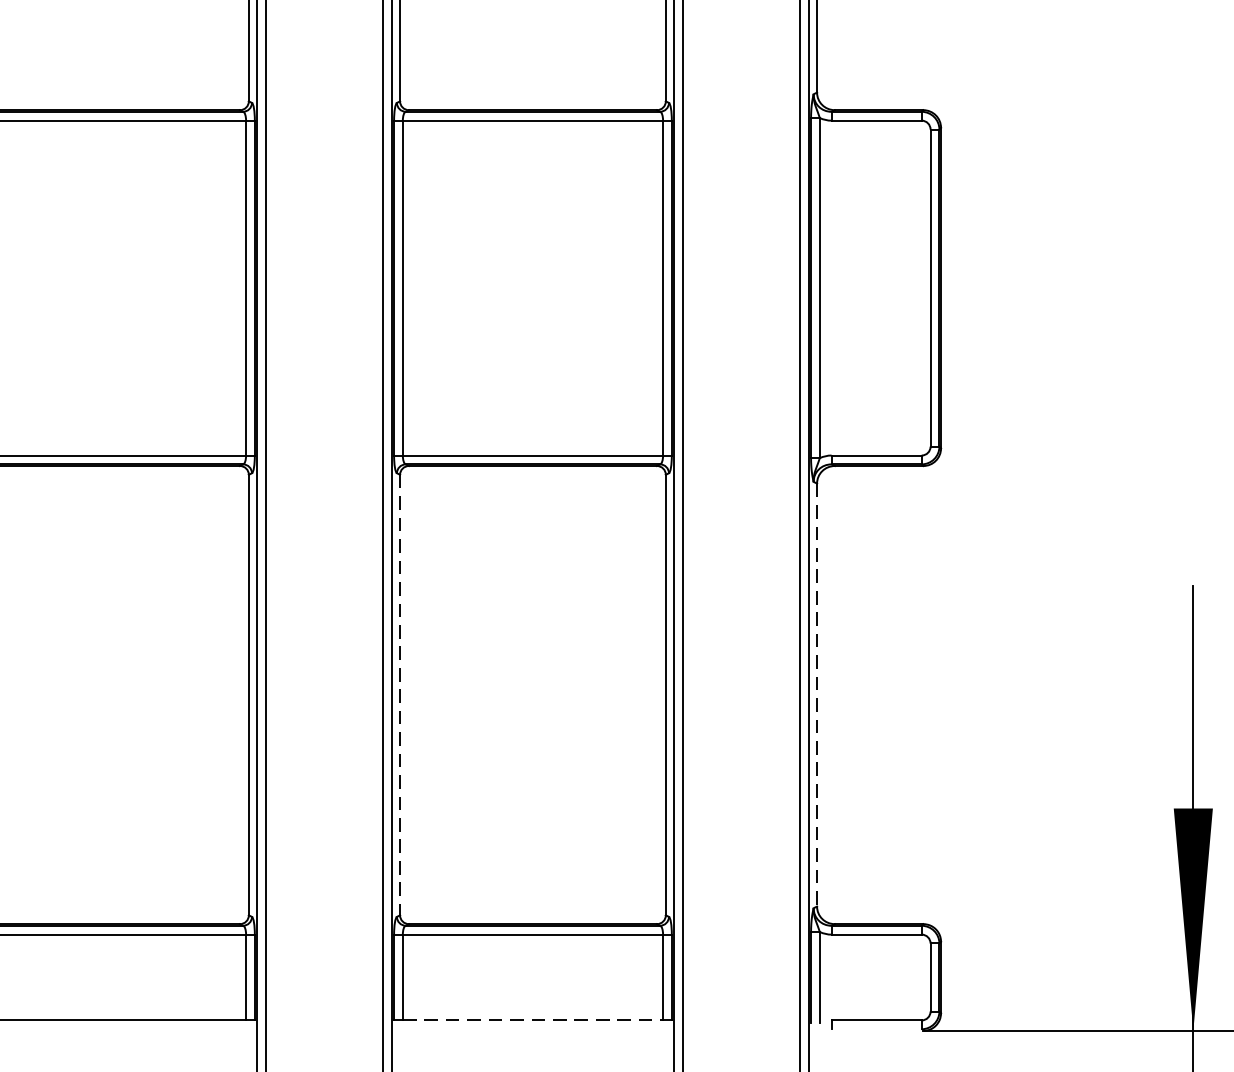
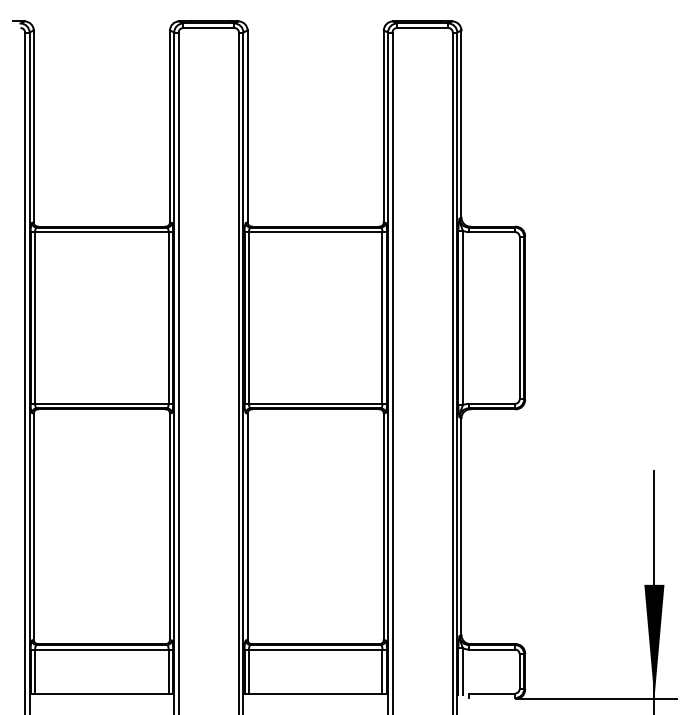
line: (399, 694) -> (247, 526), dashed -> solid
line: (817, 696) -> (461, 527), dashed -> solid
line: (532, 1020) -> (315, 693), dashed -> solid

